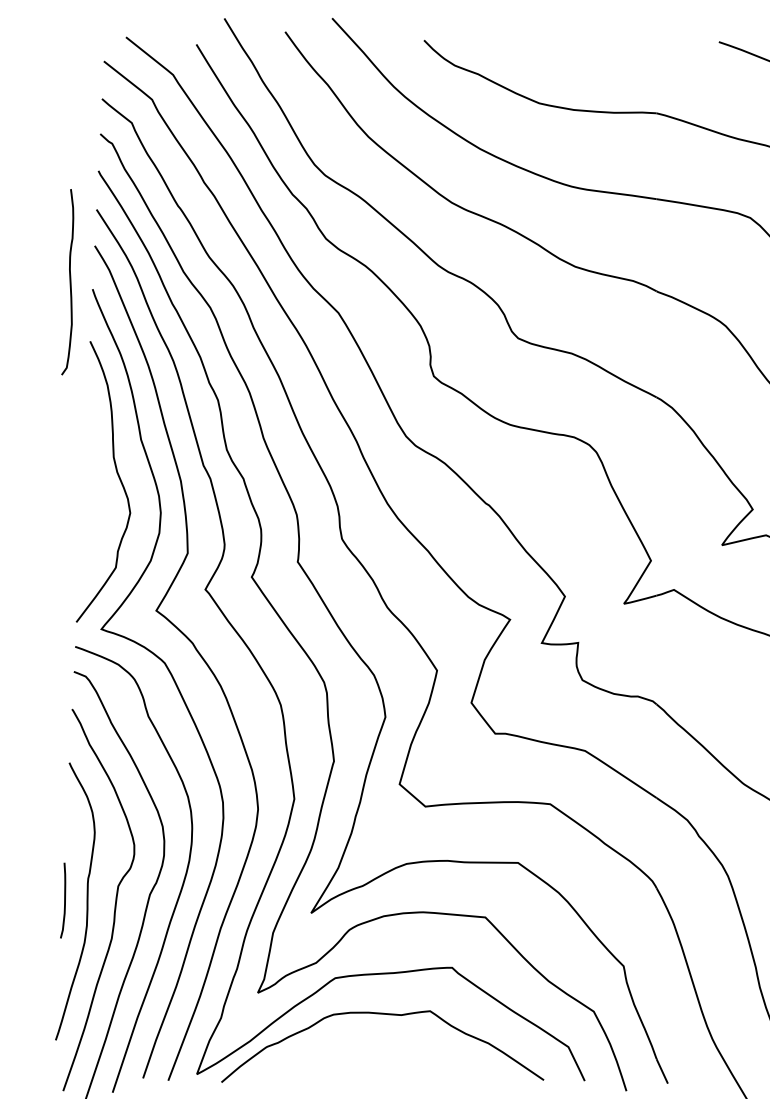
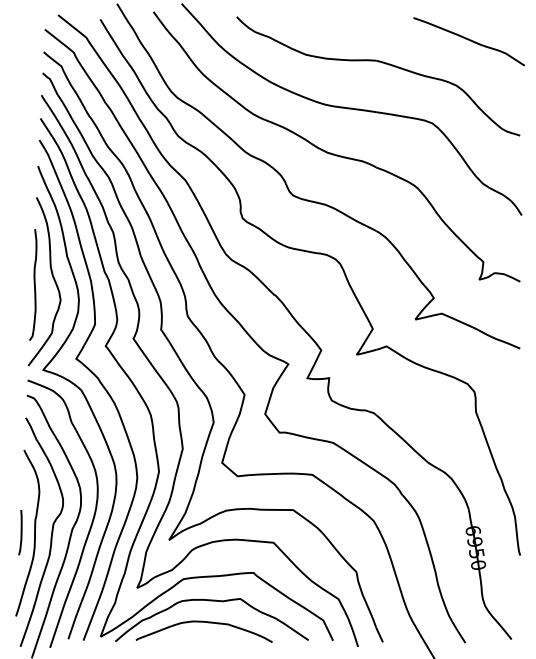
curve: (68, 279) -> (33, 283), moved
curve: (375, 1052) -> (207, 623), added

